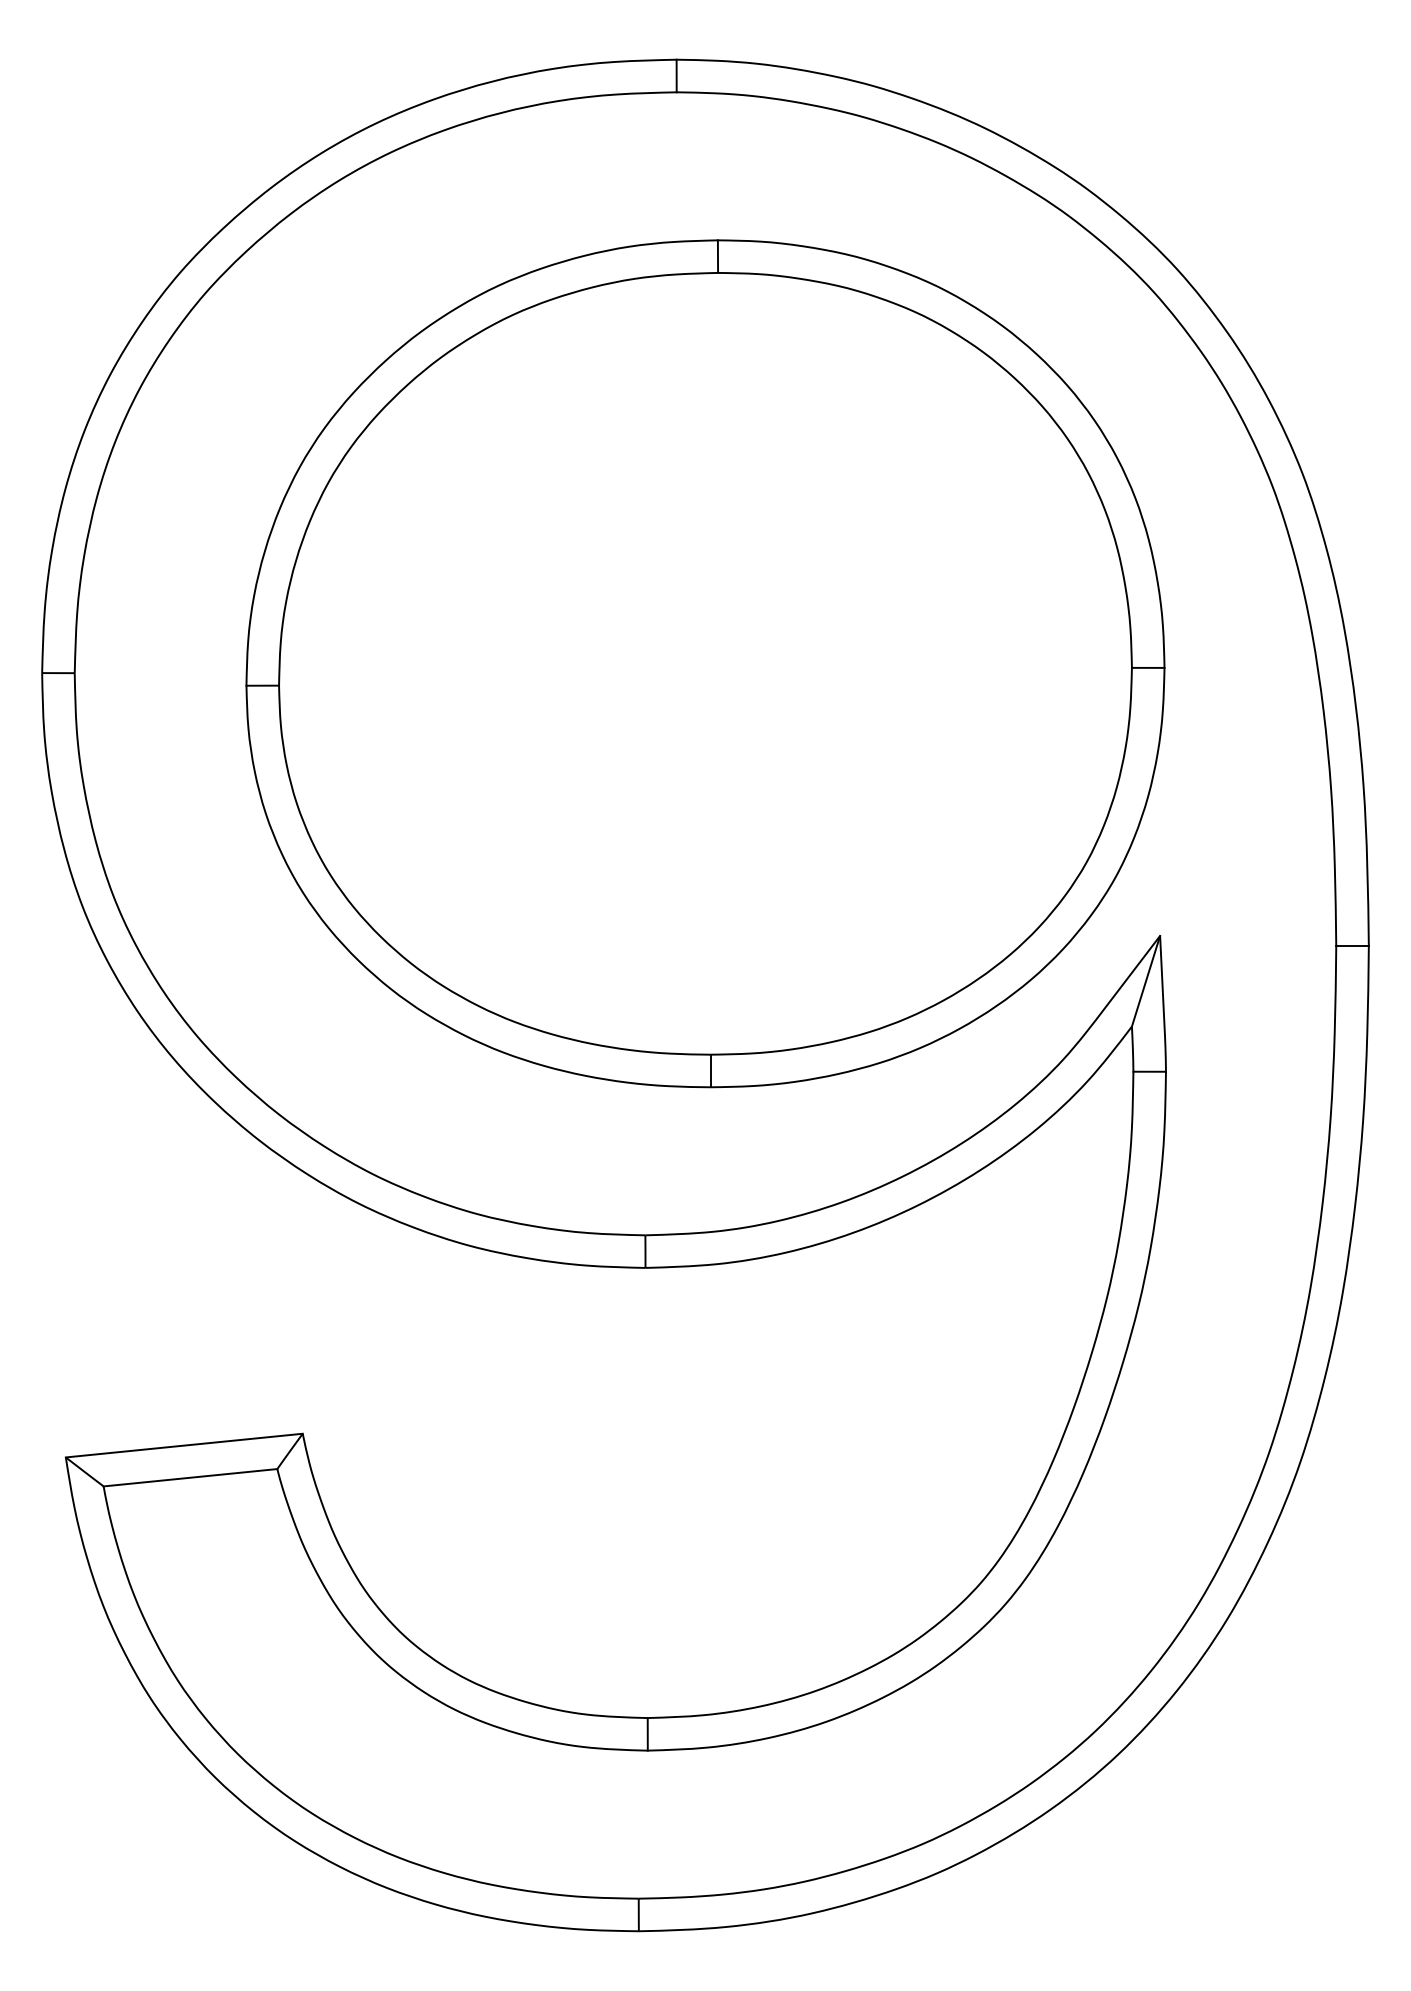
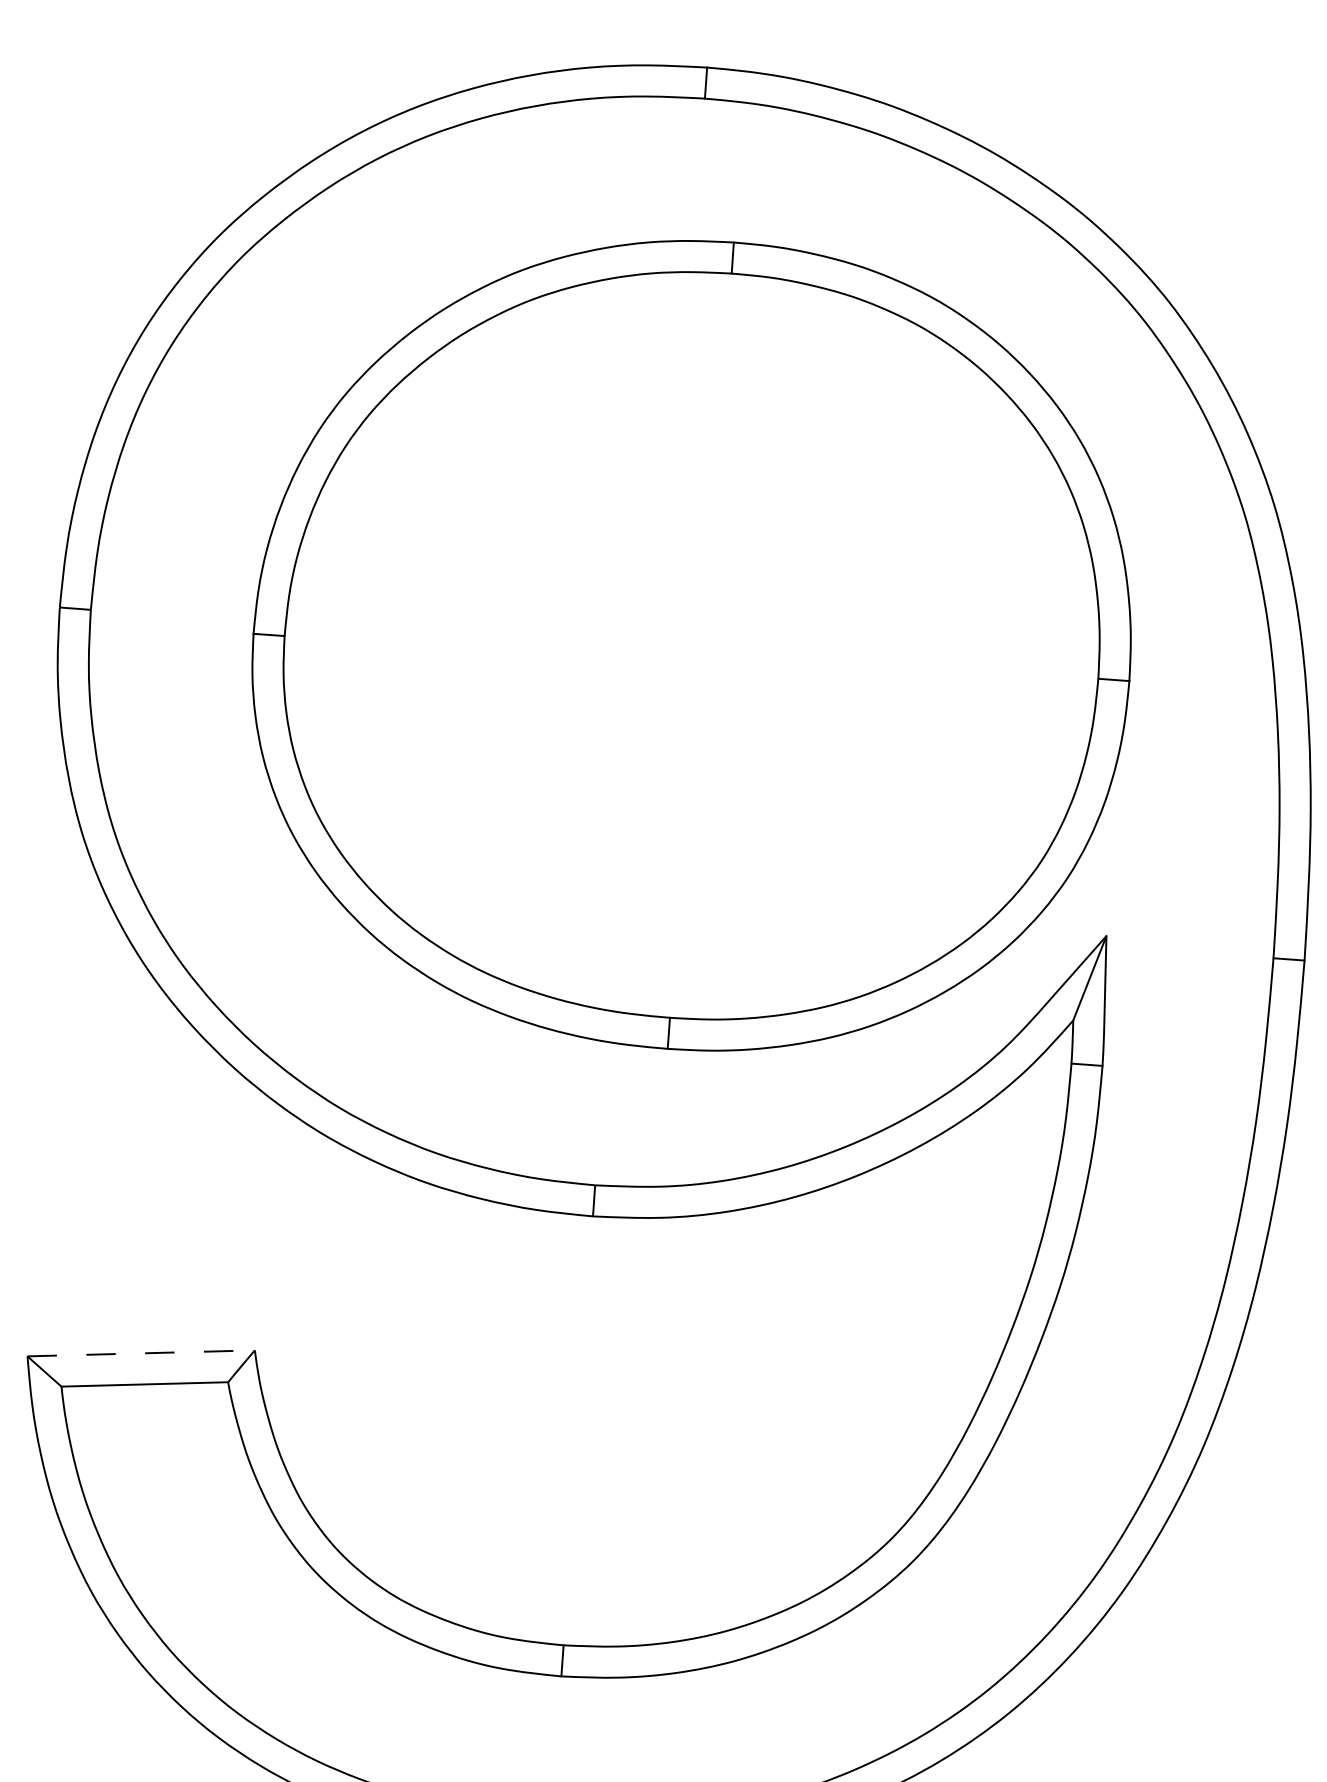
line: (184, 1445) -> (141, 1353), solid -> dashed

